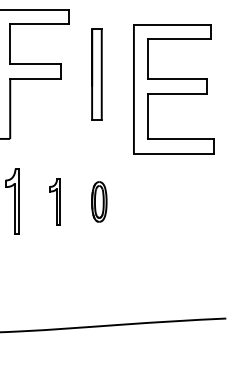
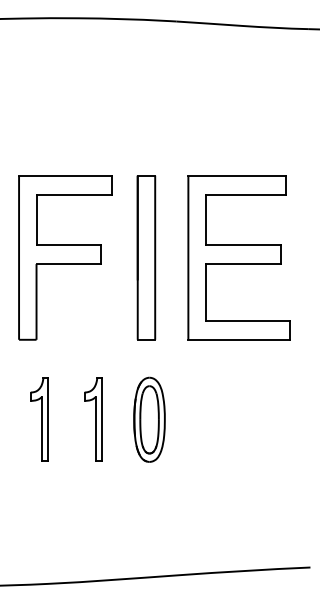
part: (96, 74) -> (146, 257), size x1.43
part: (173, 88) -> (238, 257), moved
part: (55, 201) -> (93, 419), size x1.43
part: (99, 201) -> (149, 419), size x1.67

